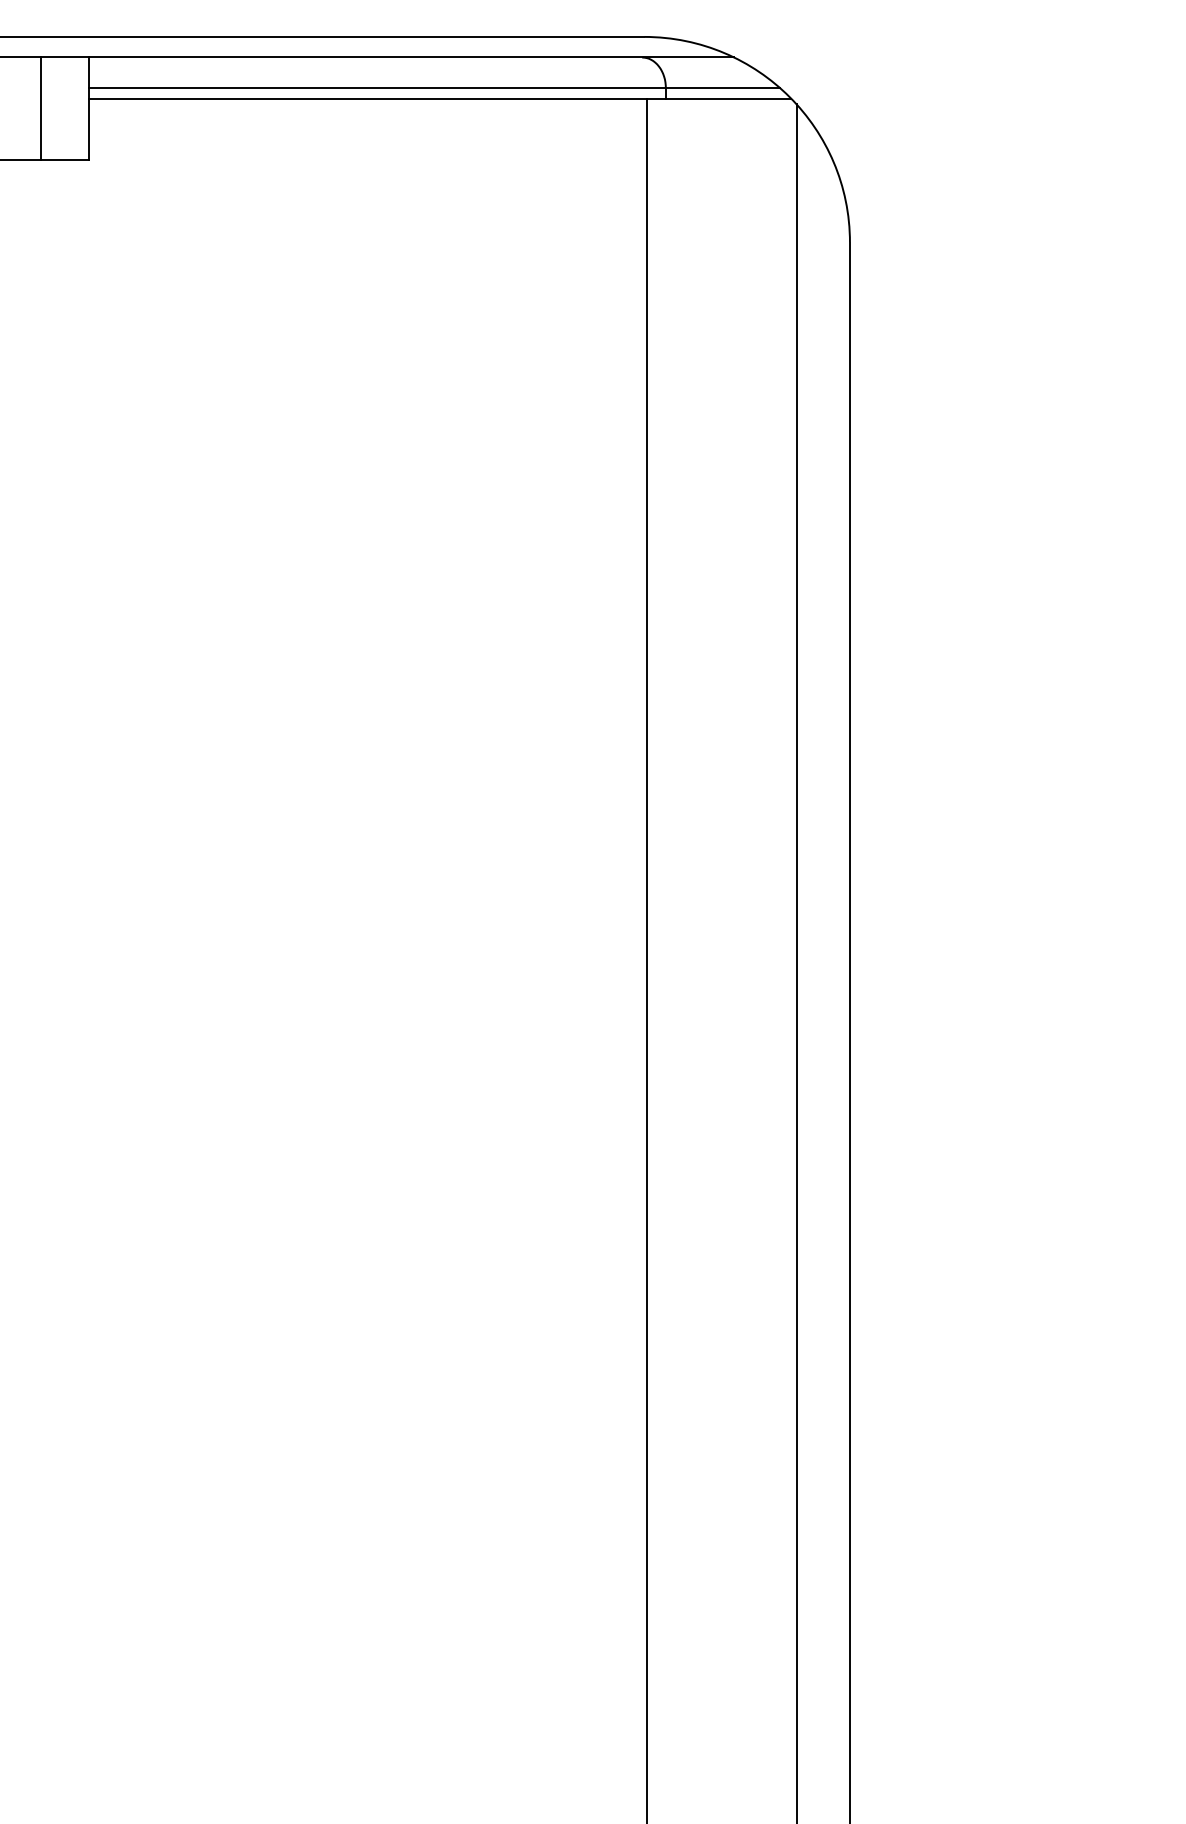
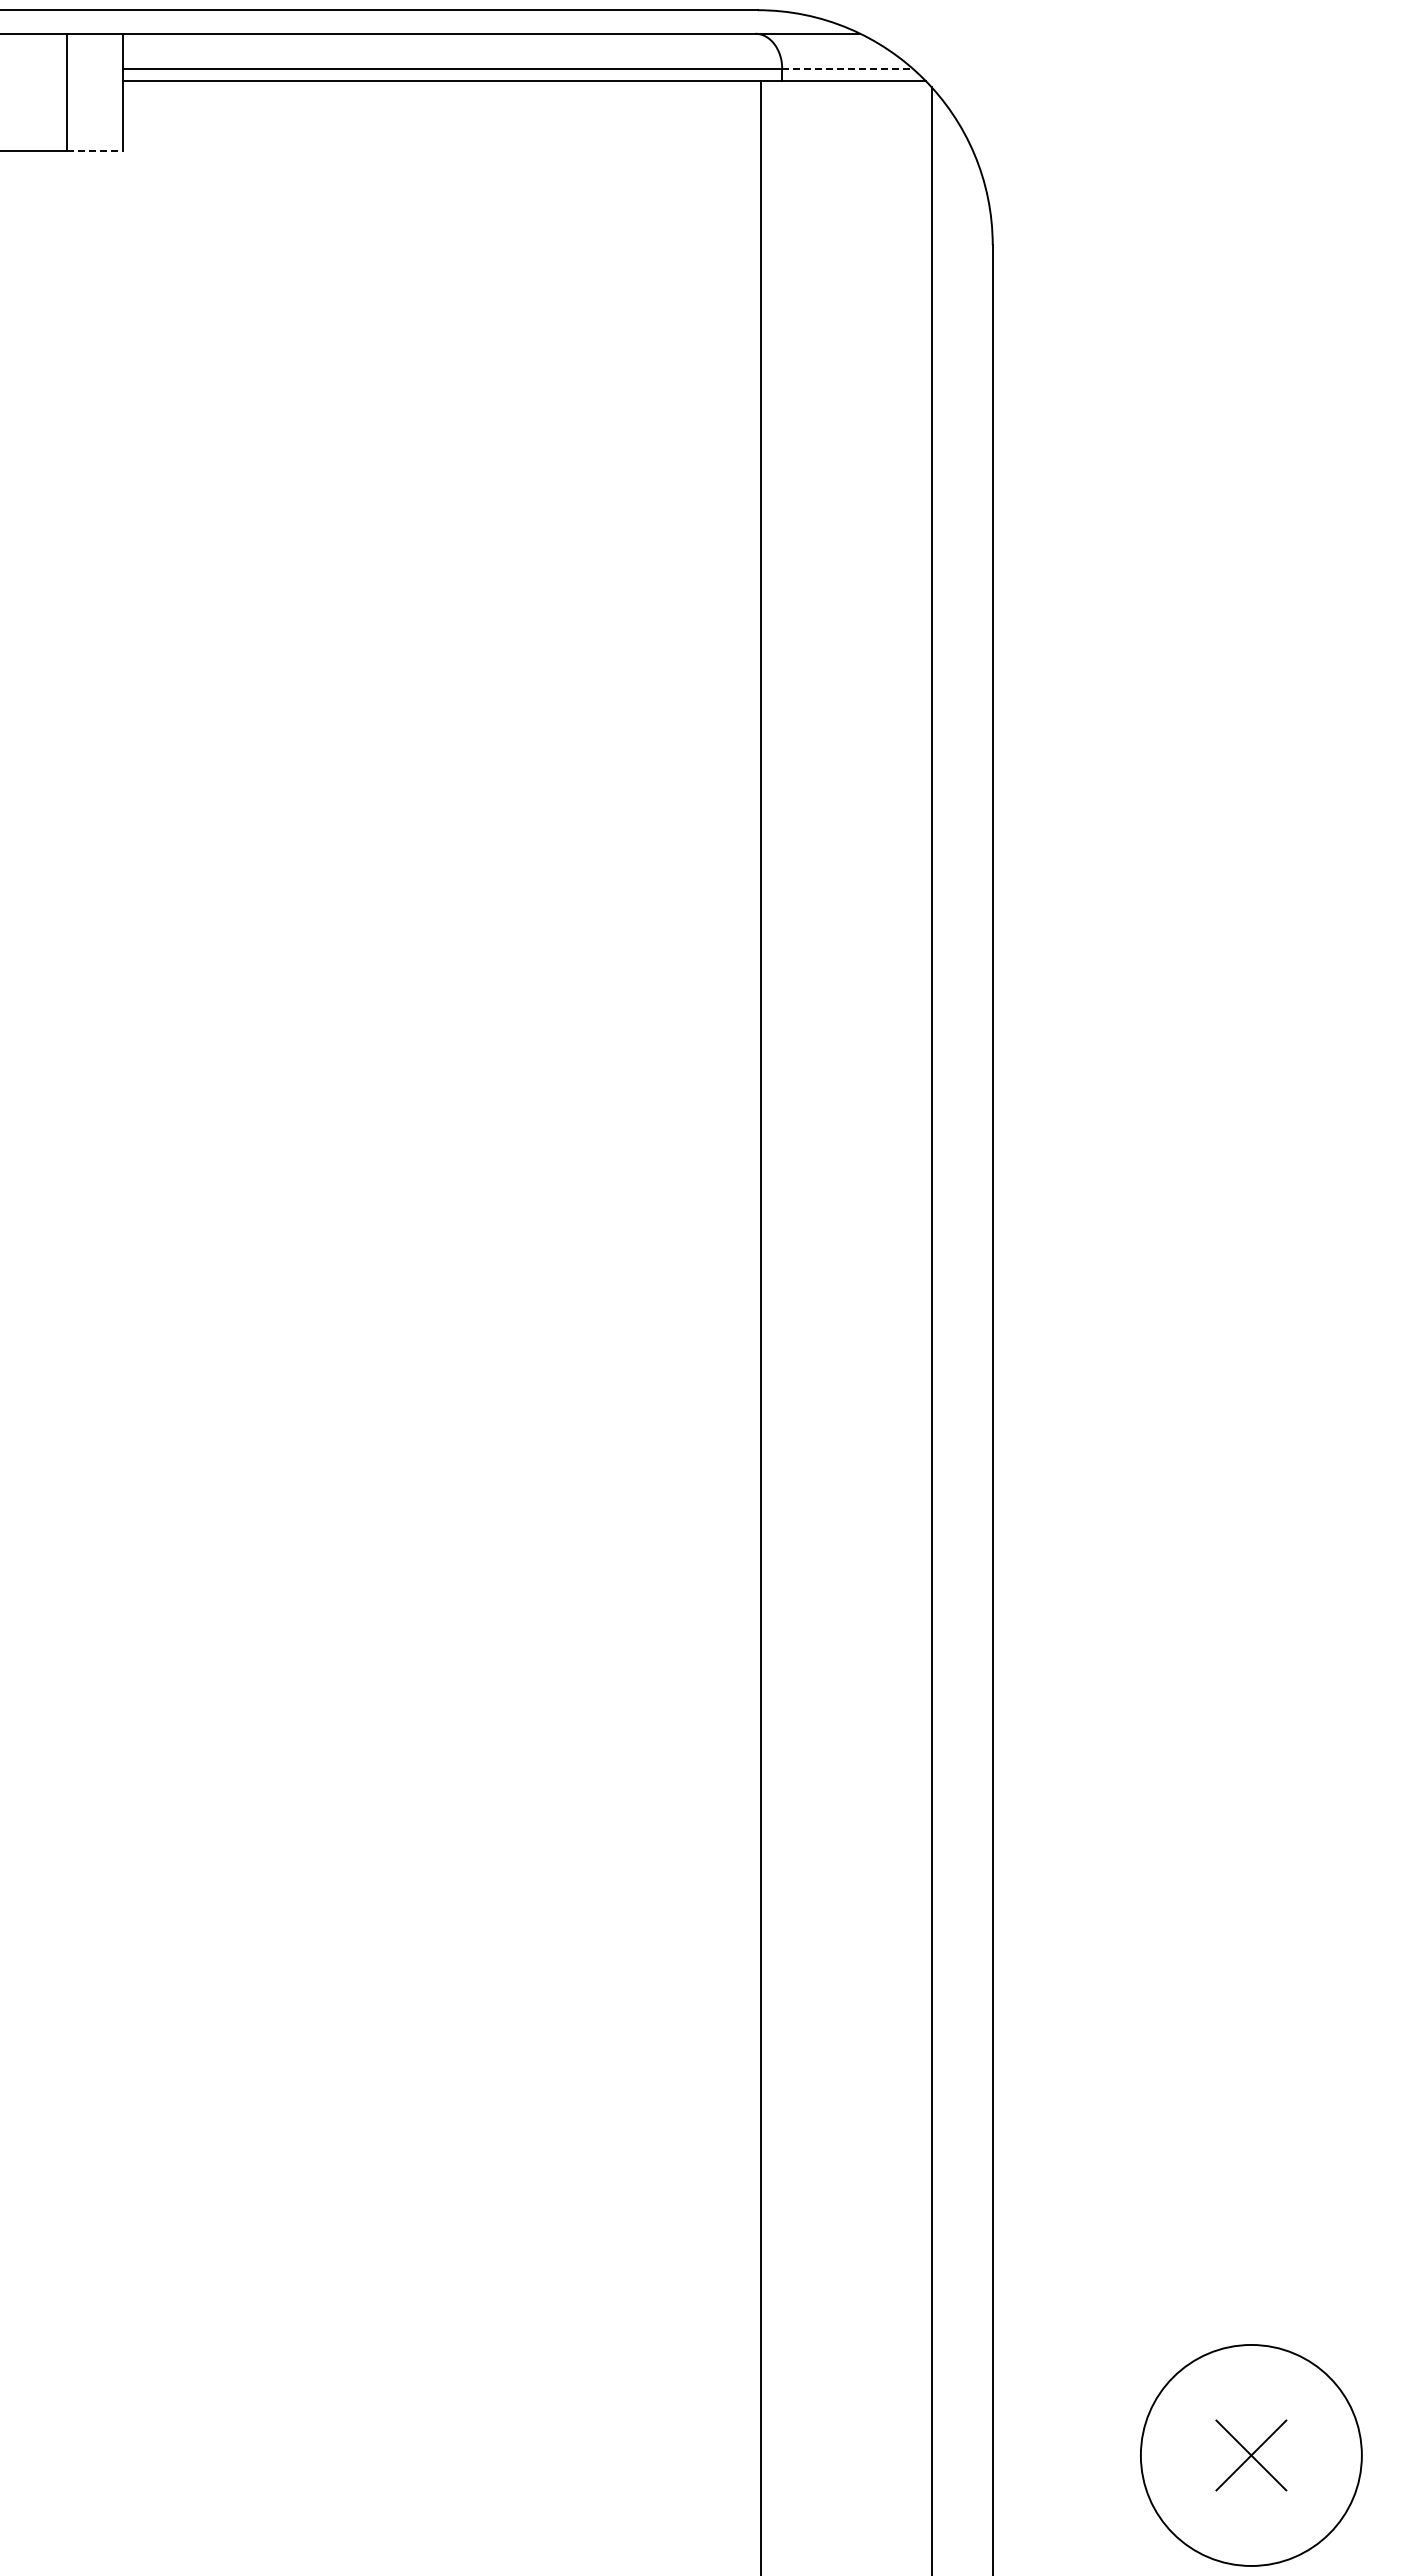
line: (723, 87) -> (848, 68), solid -> dashed
line: (65, 160) -> (95, 151), solid -> dashed

